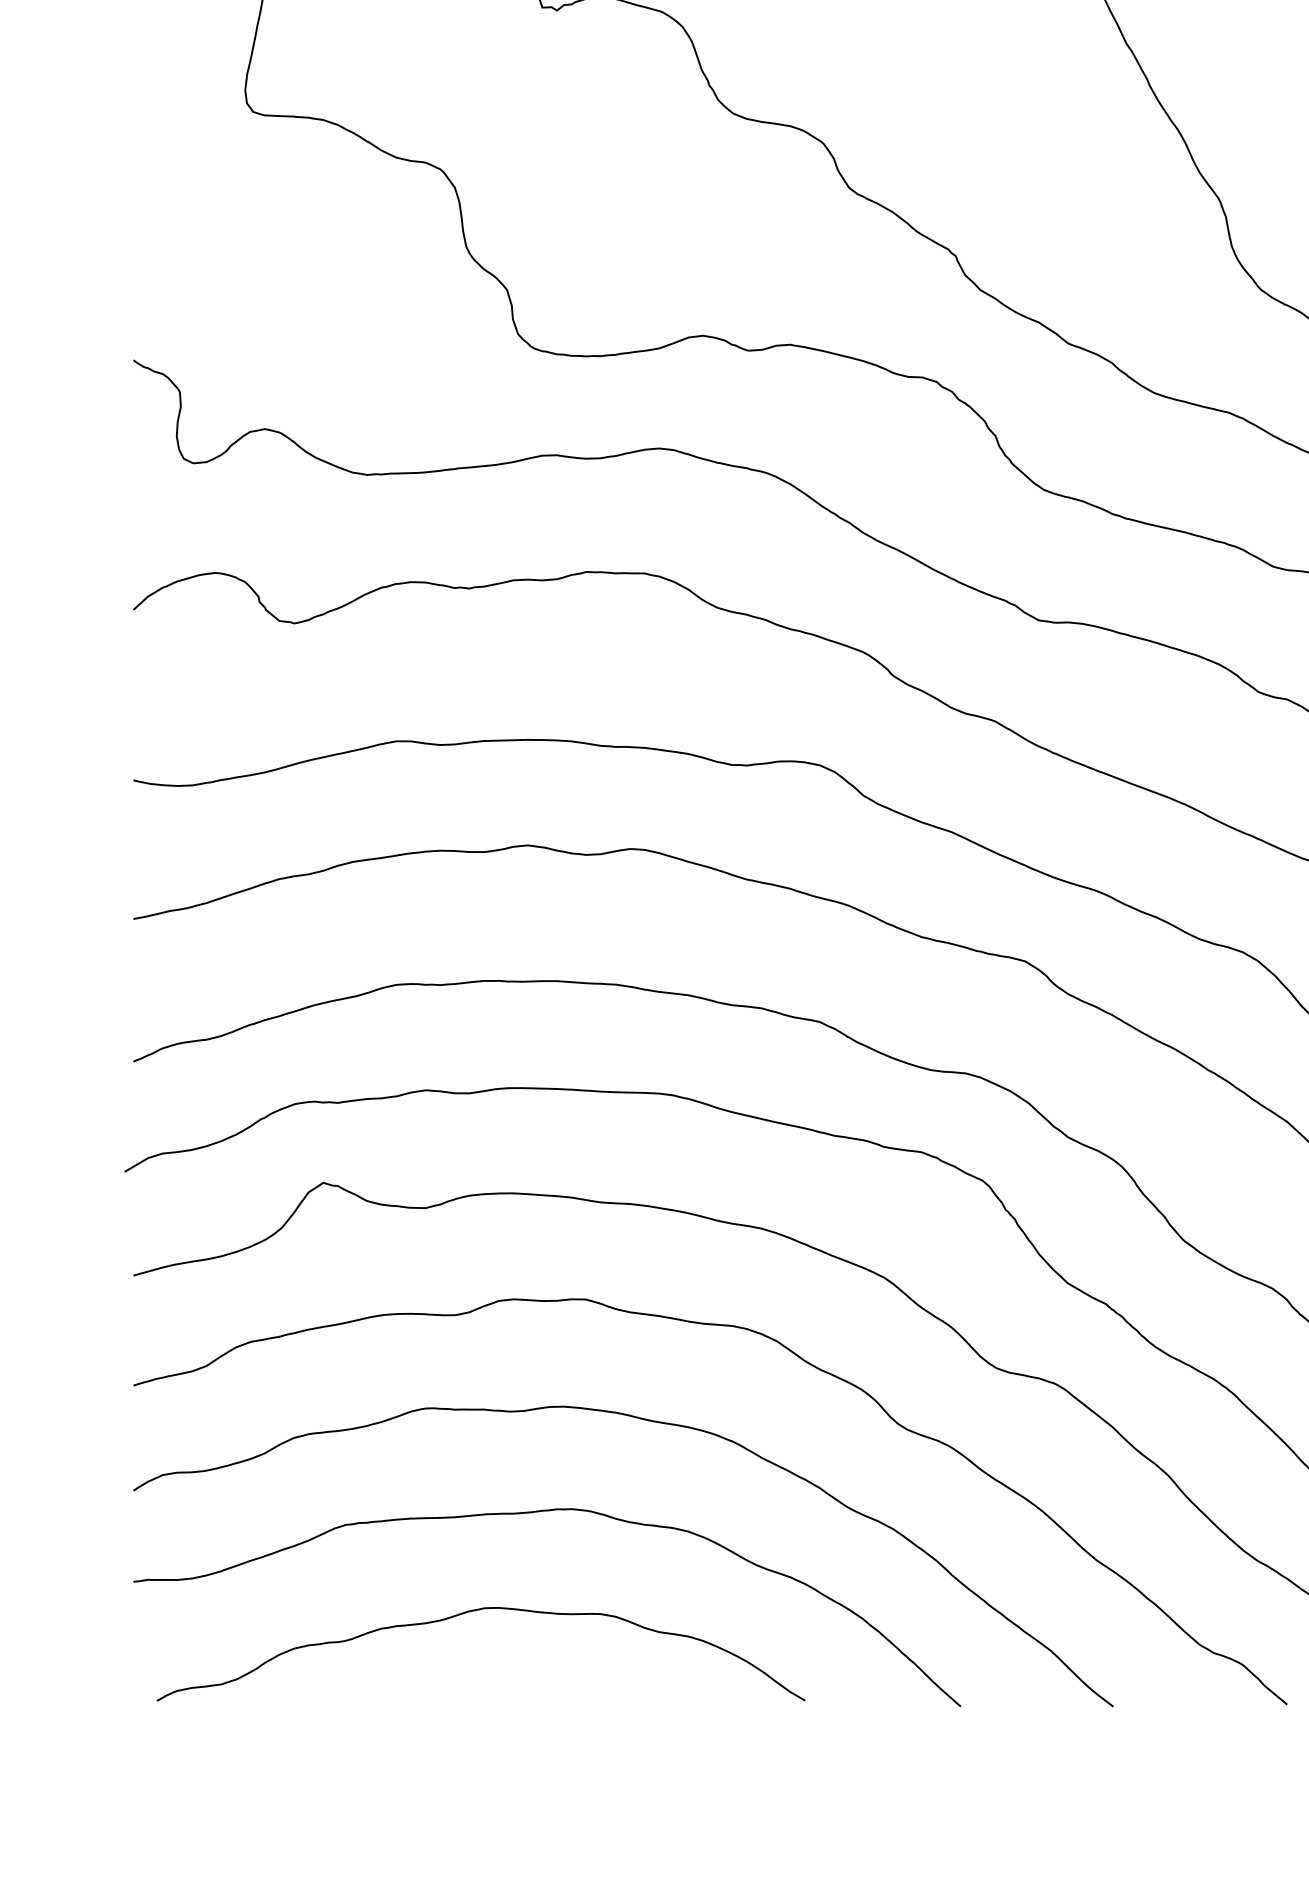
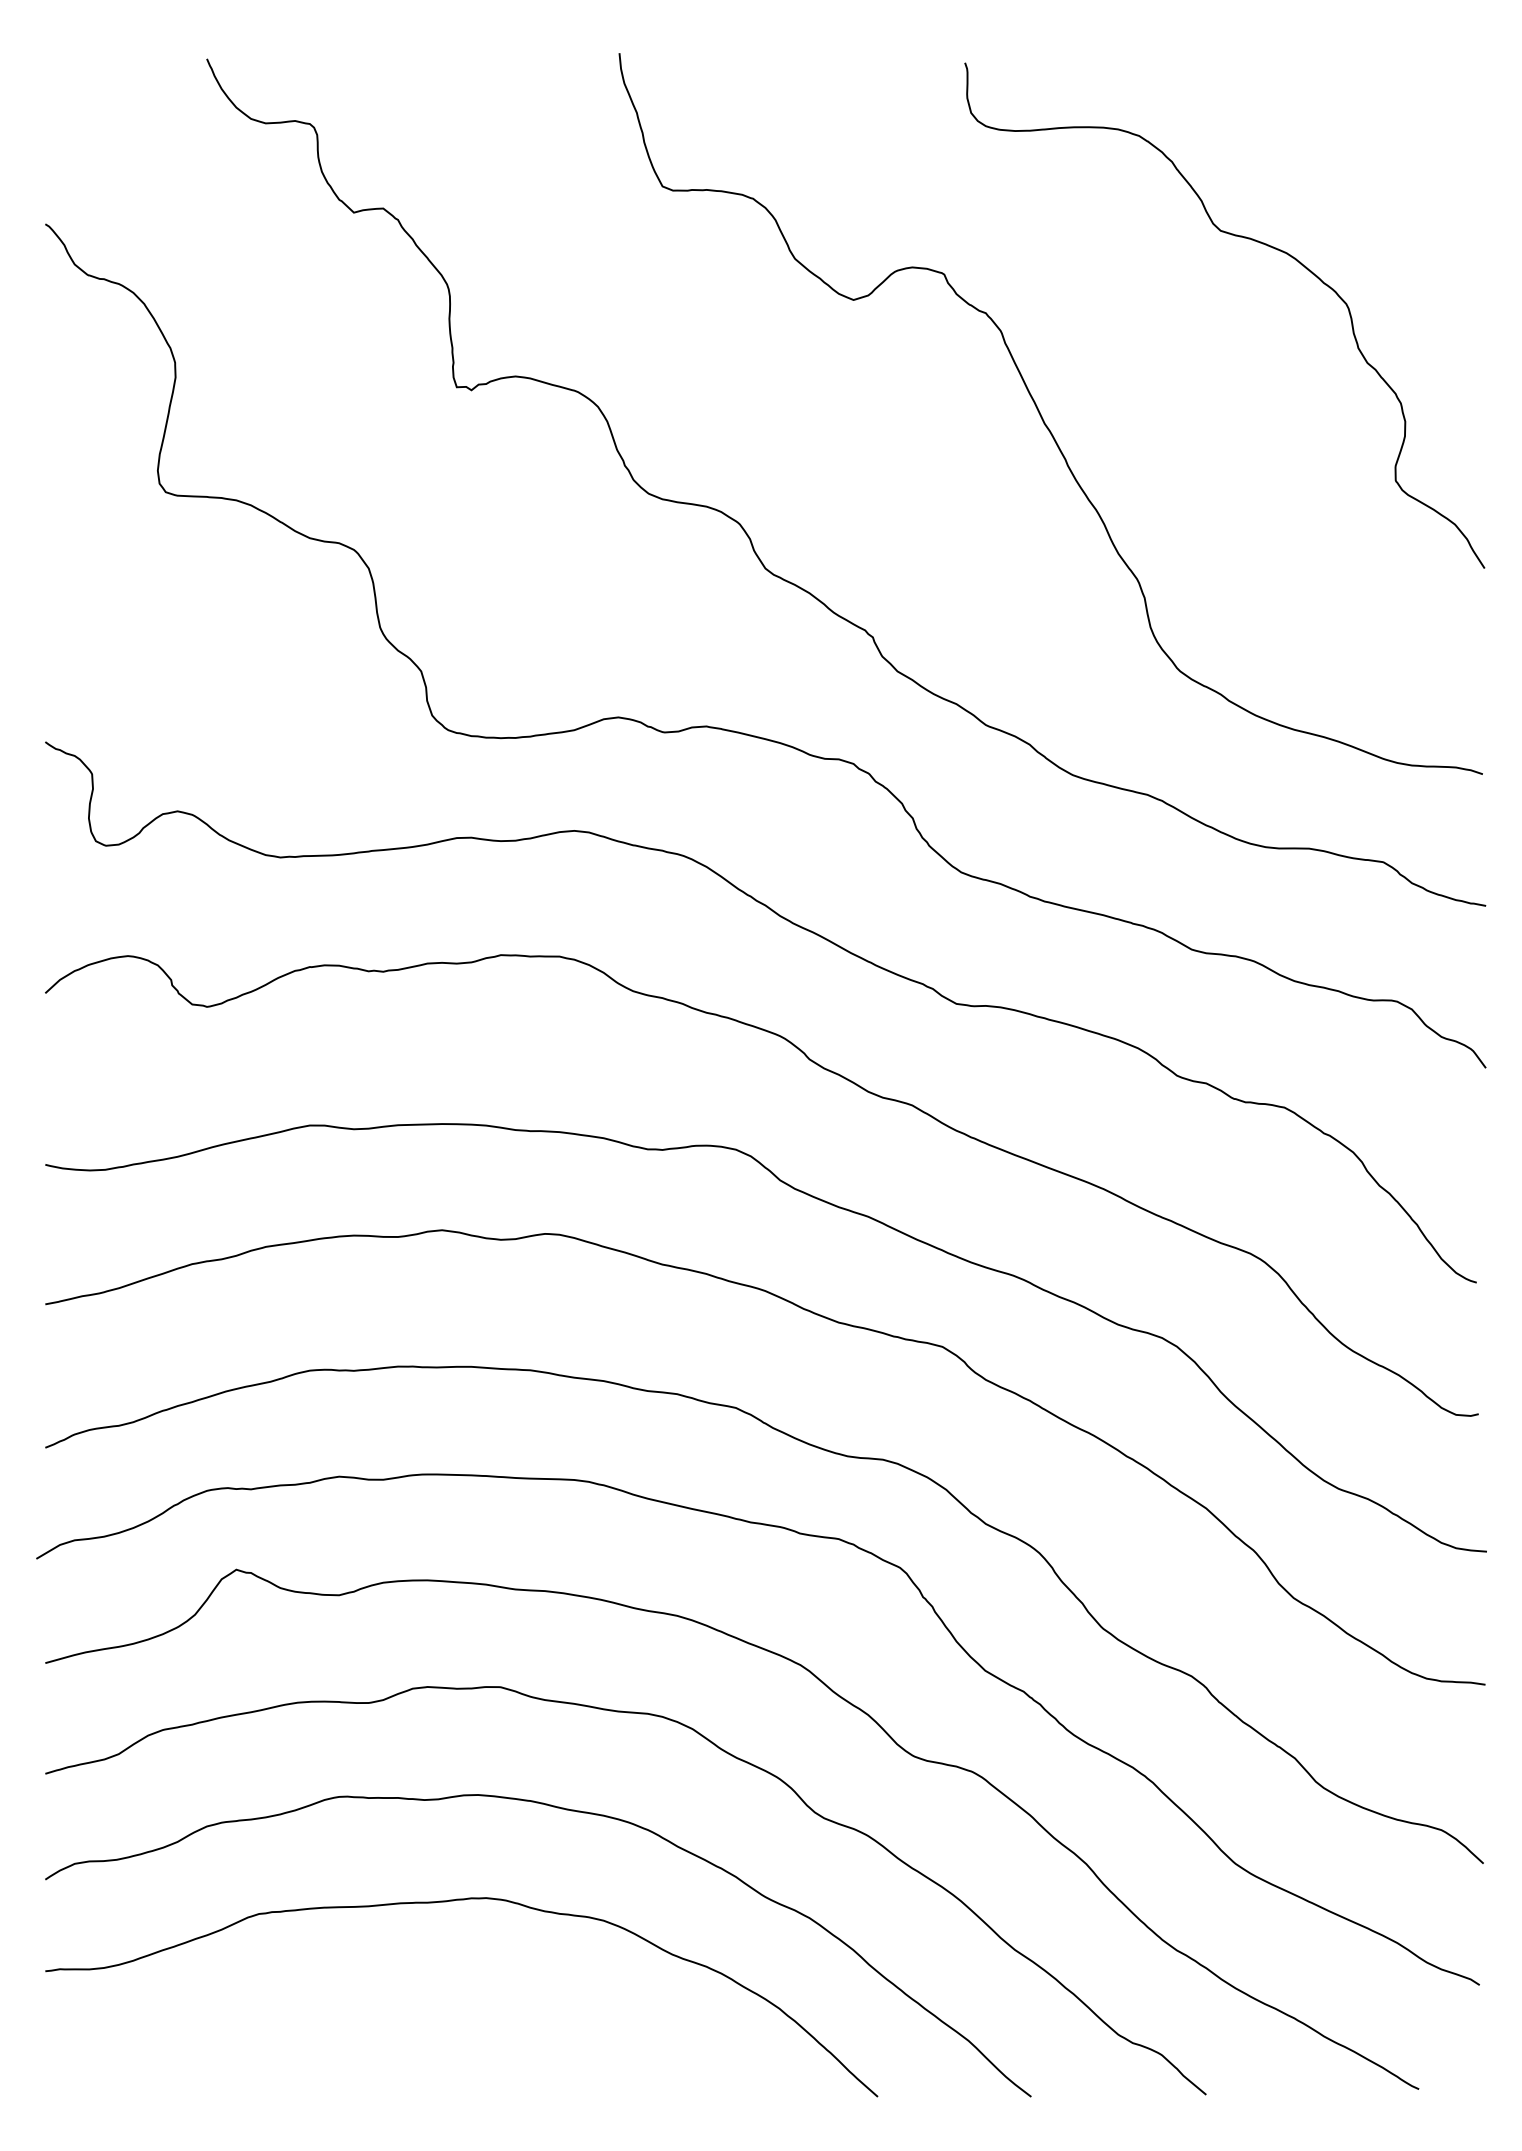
curve: (473, 1611) -> (387, 2001), removed

